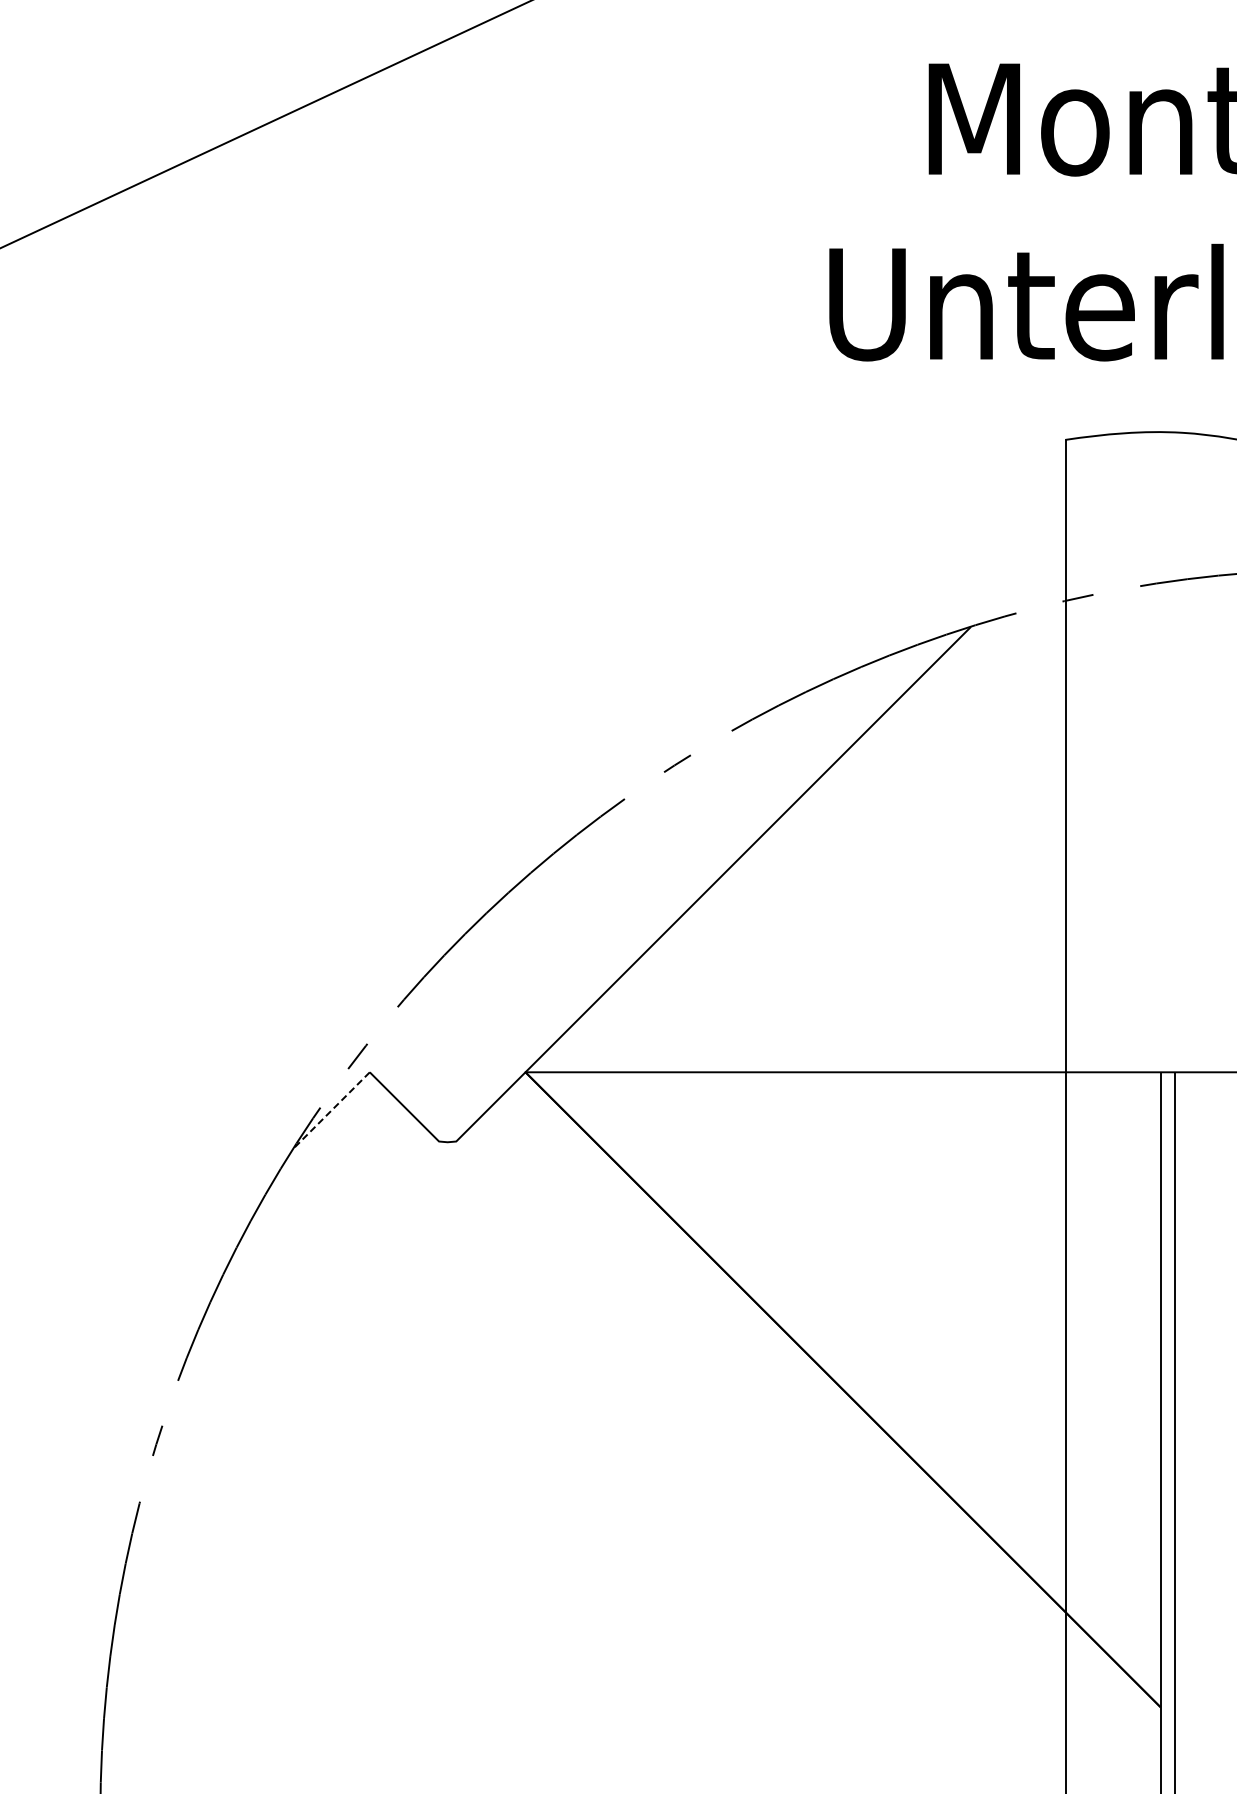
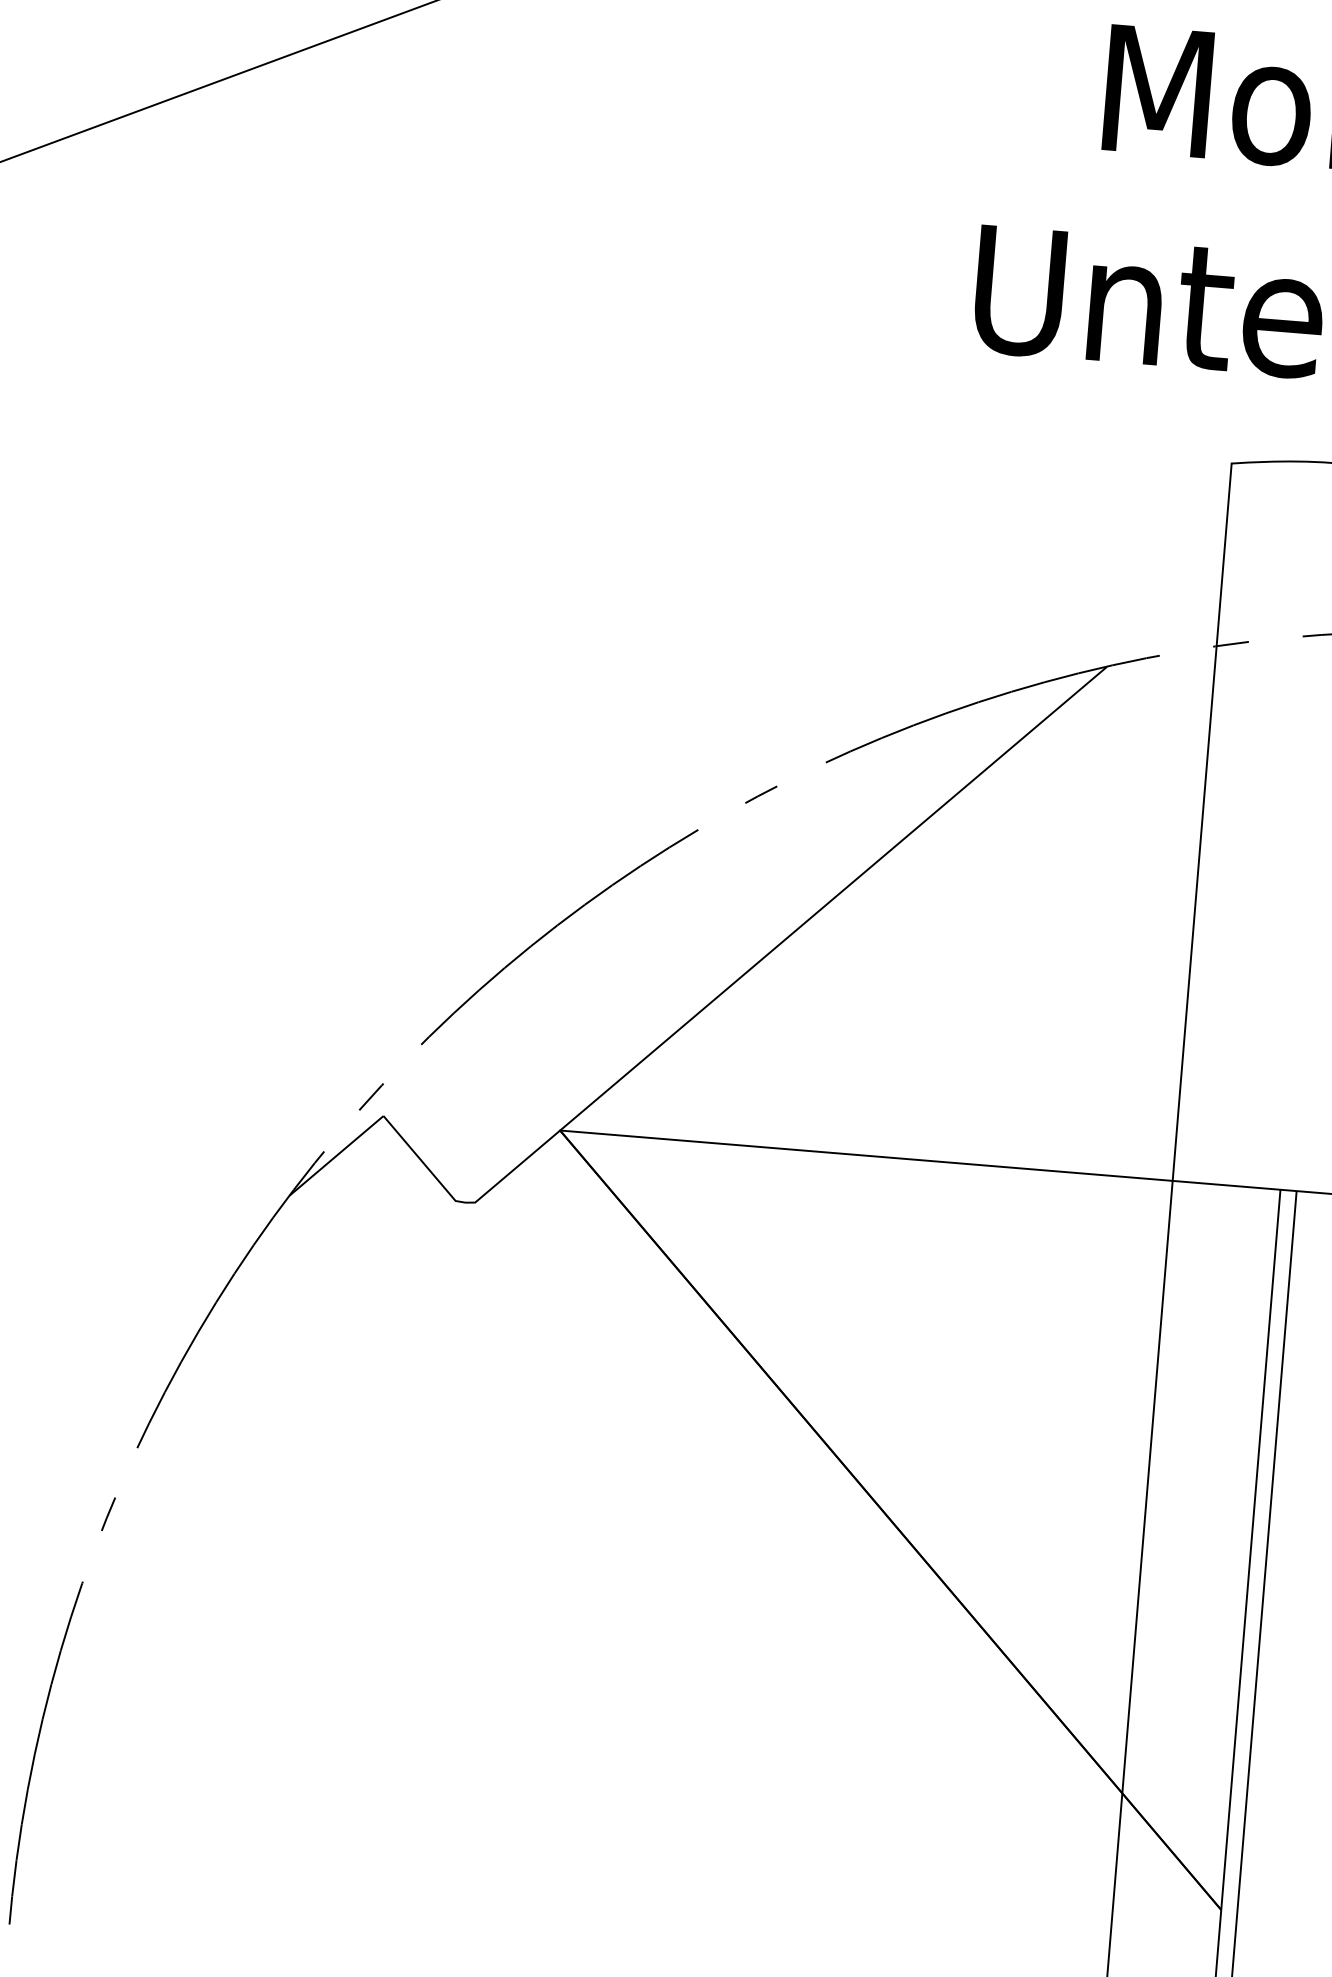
line: (331, 1110) -> (336, 1155), dashed -> solid

